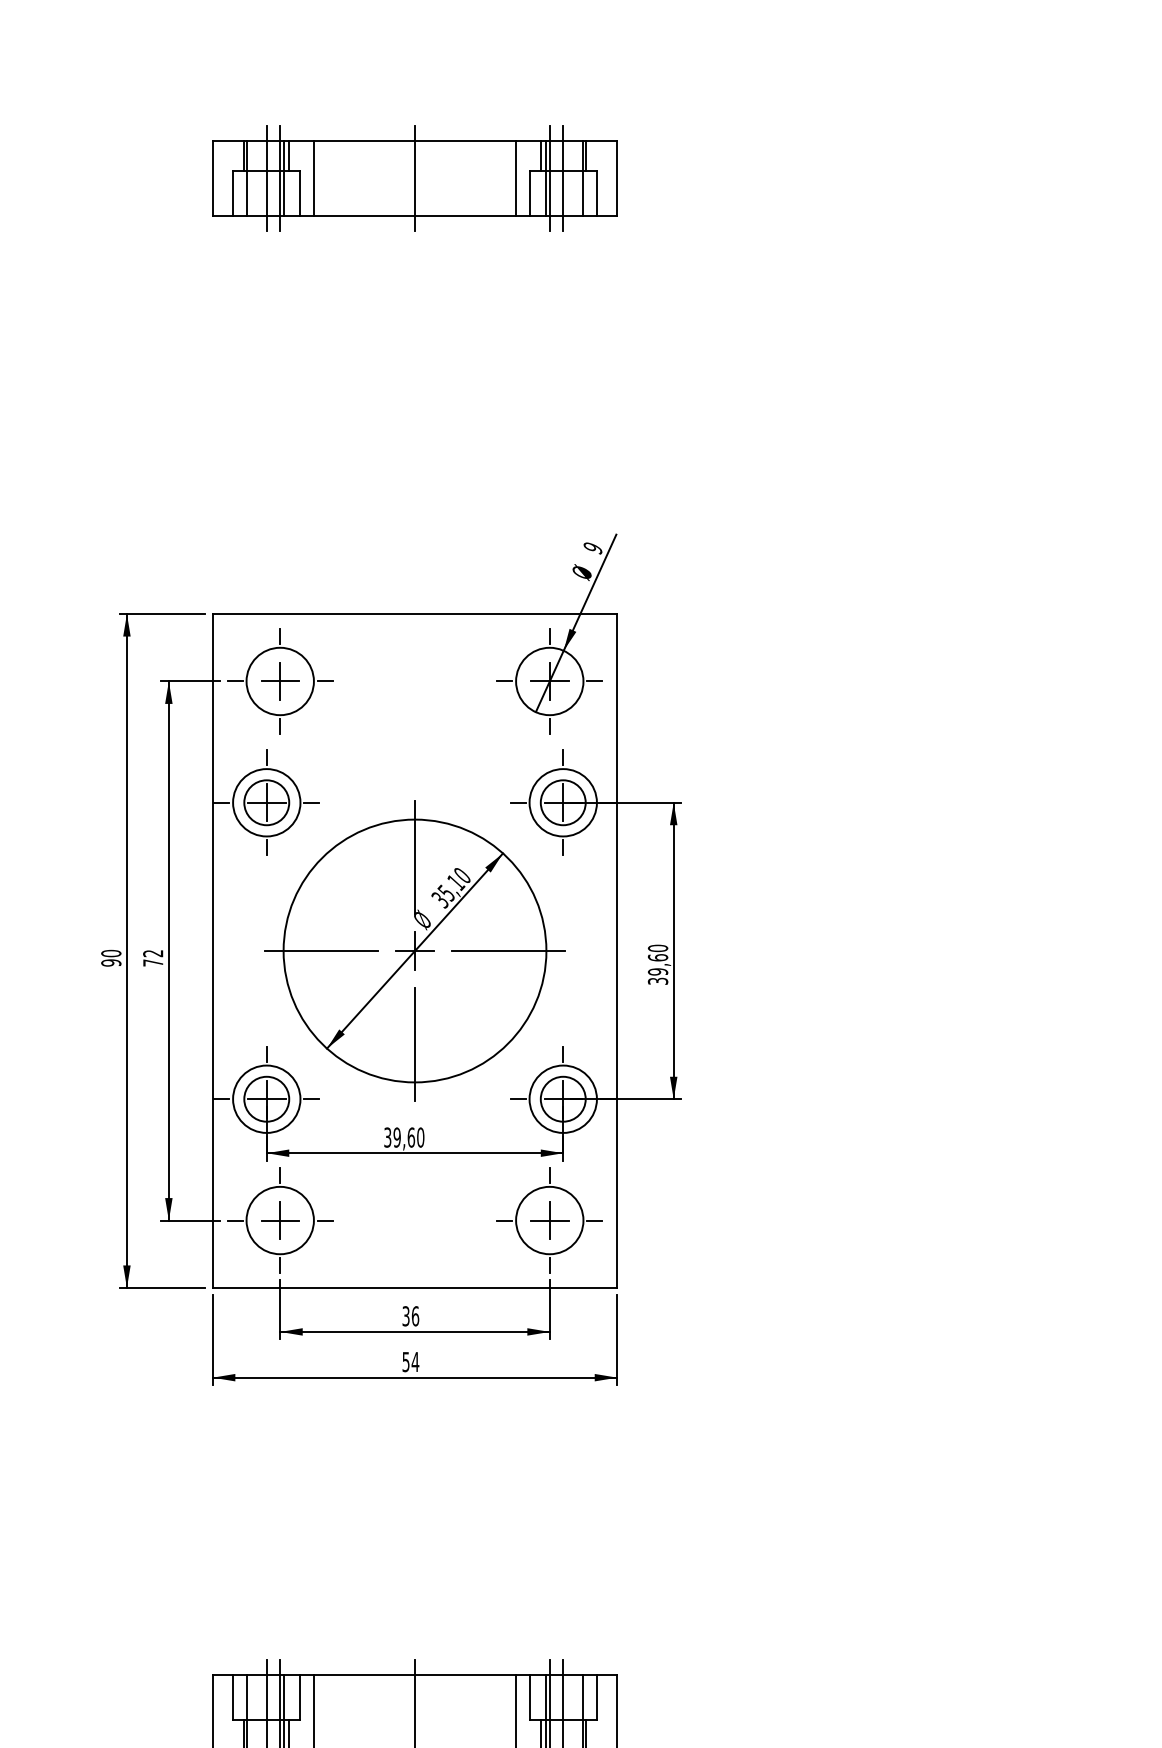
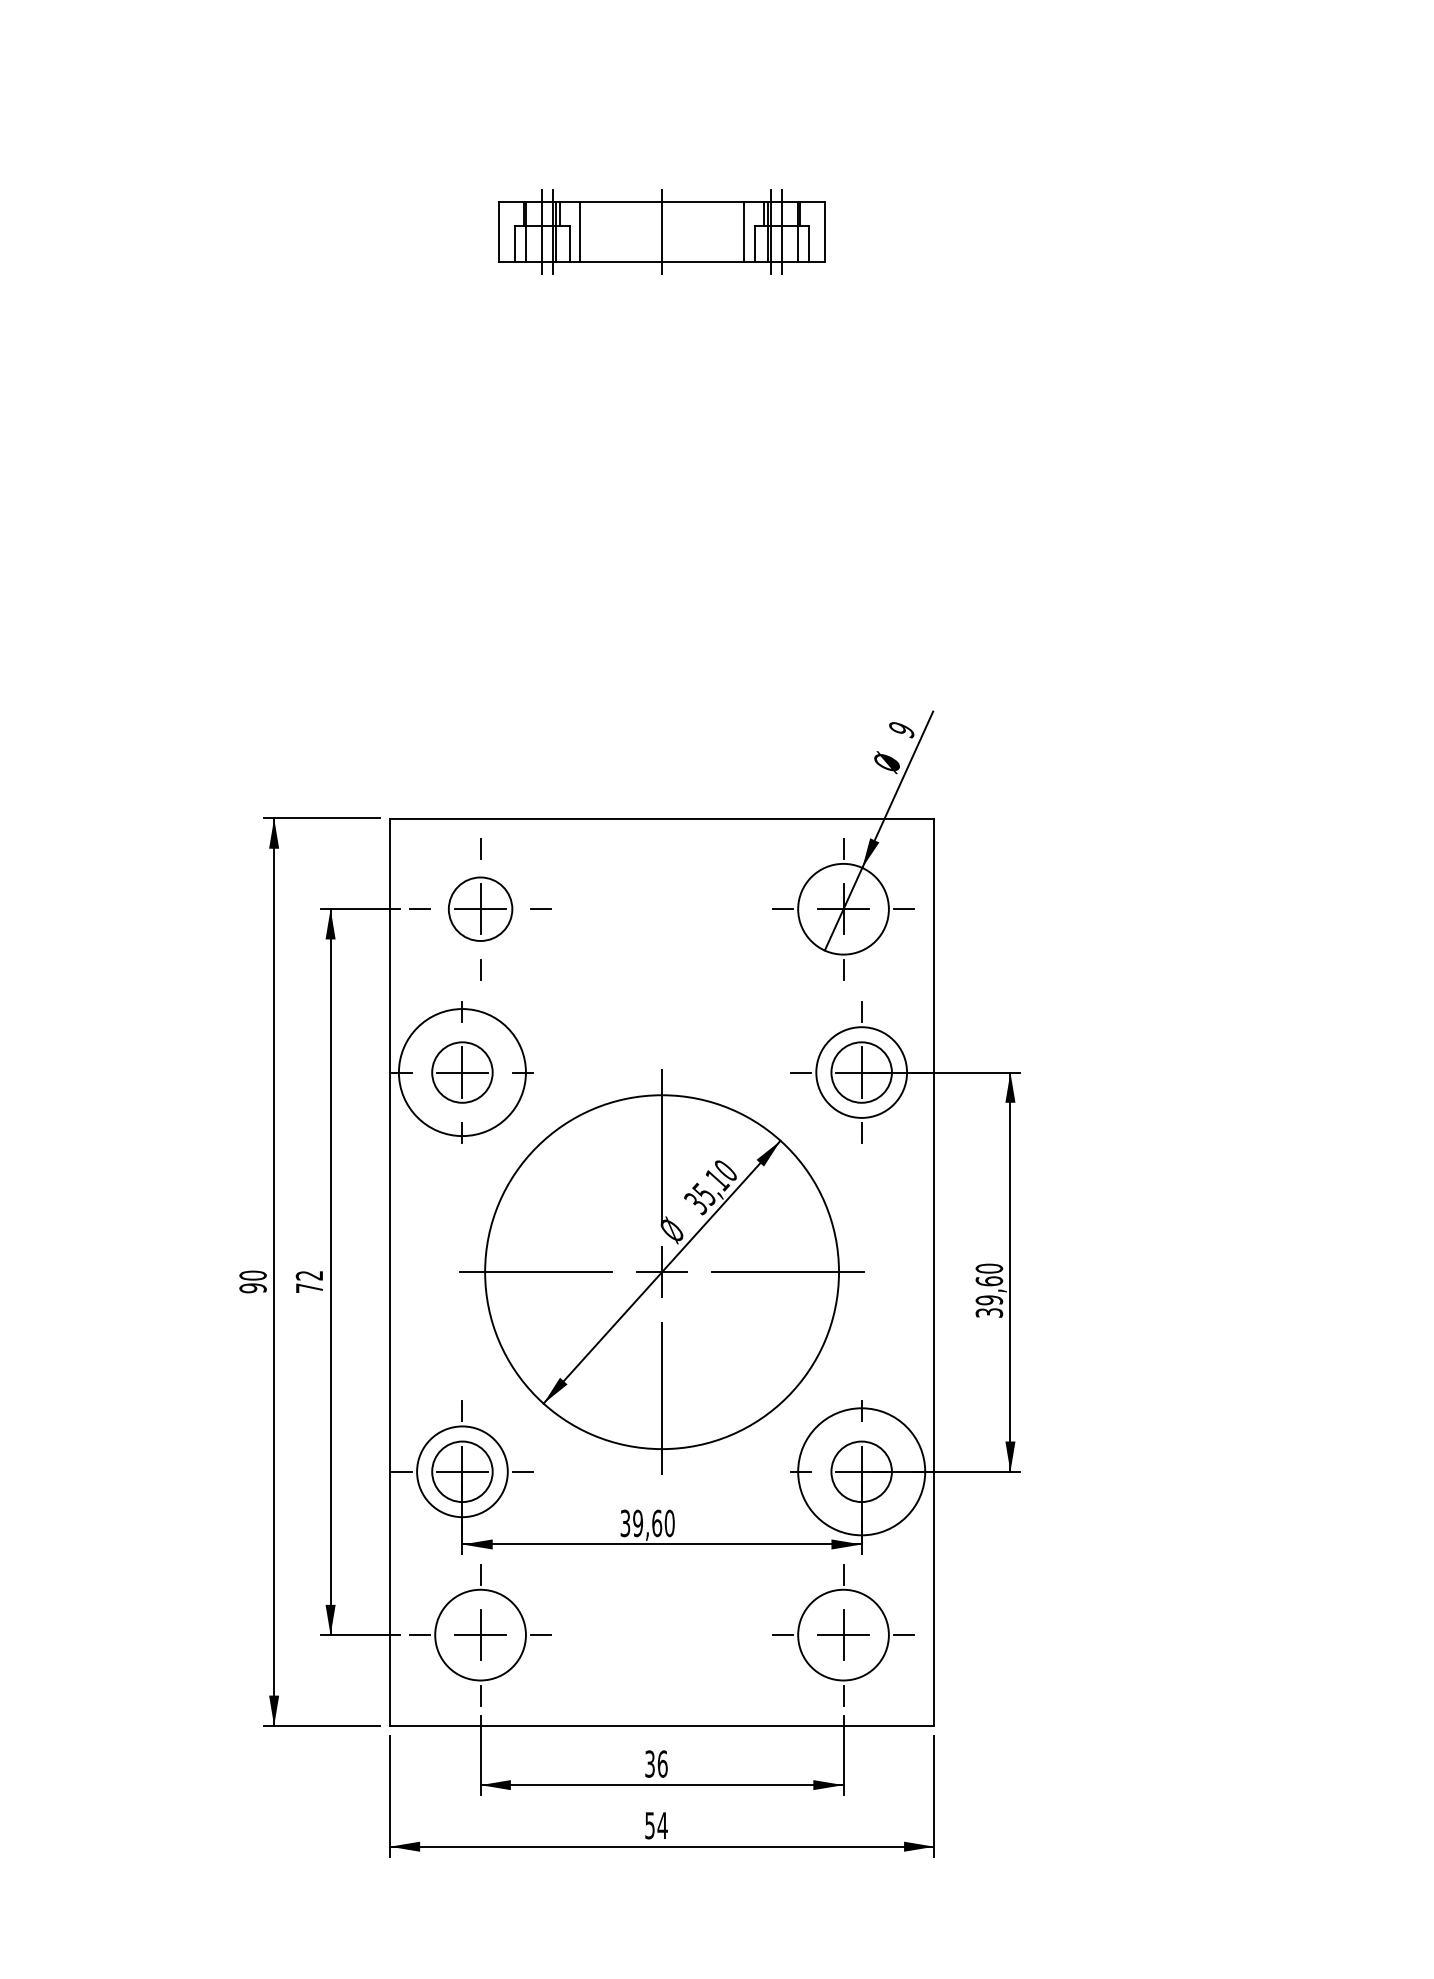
part: (414, 178) -> (661, 231), size x0.6
circle: (279, 681) -> (479, 909), size x0.7
circle: (266, 802) -> (462, 1072), size x1.4
circle: (562, 1098) -> (860, 1470), size x1.4

